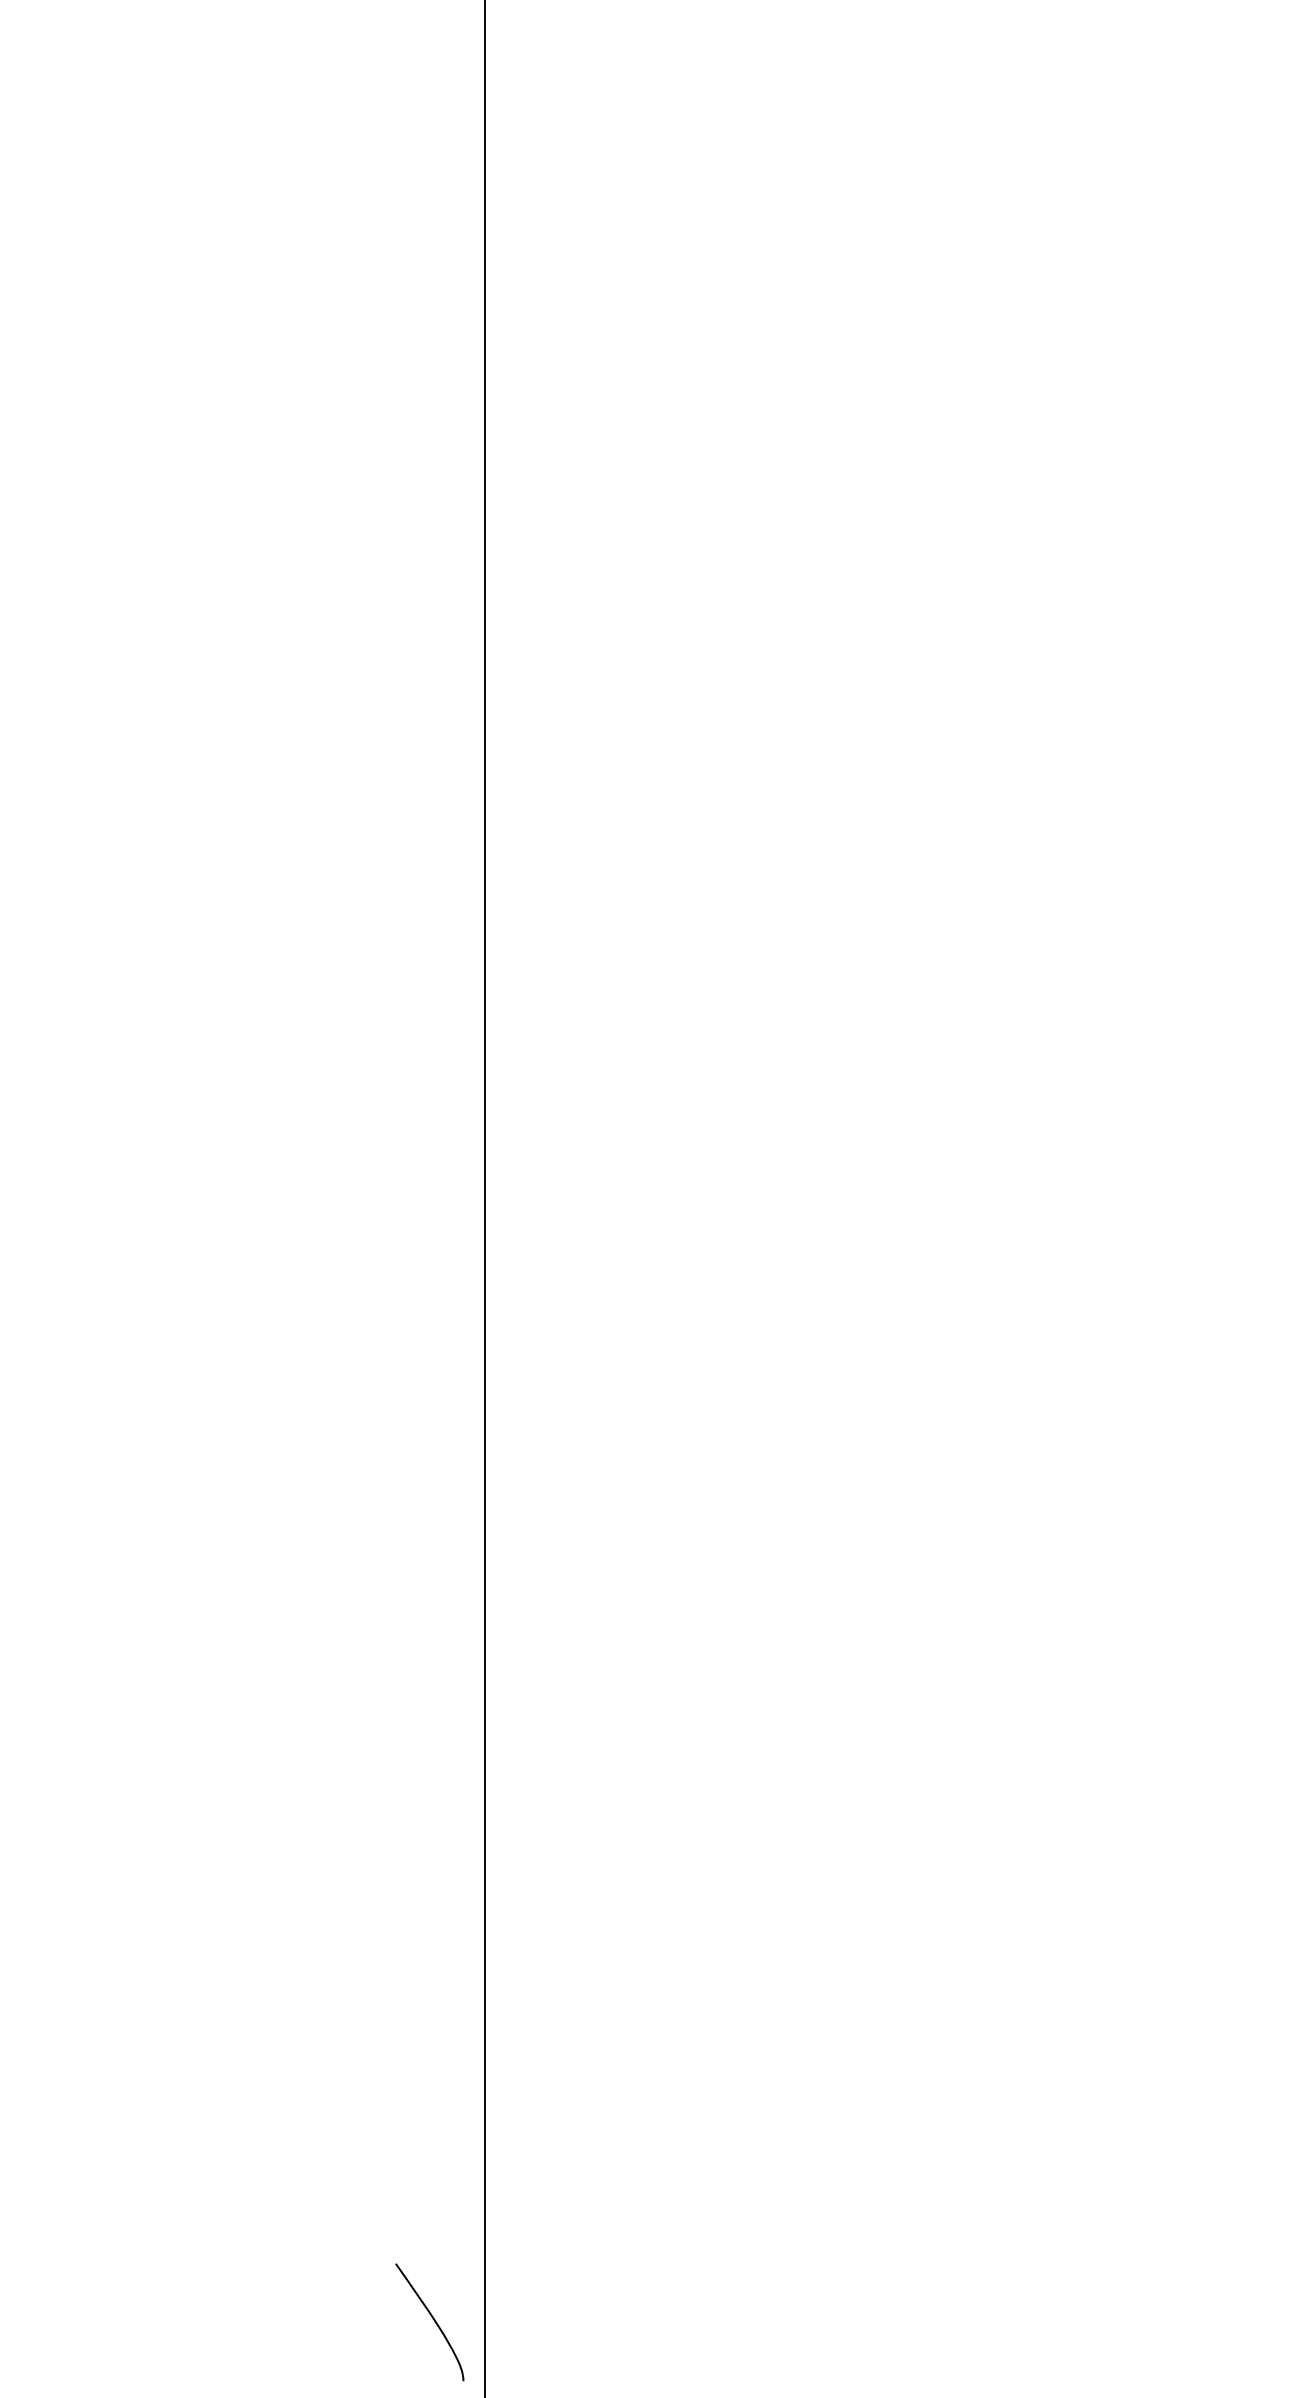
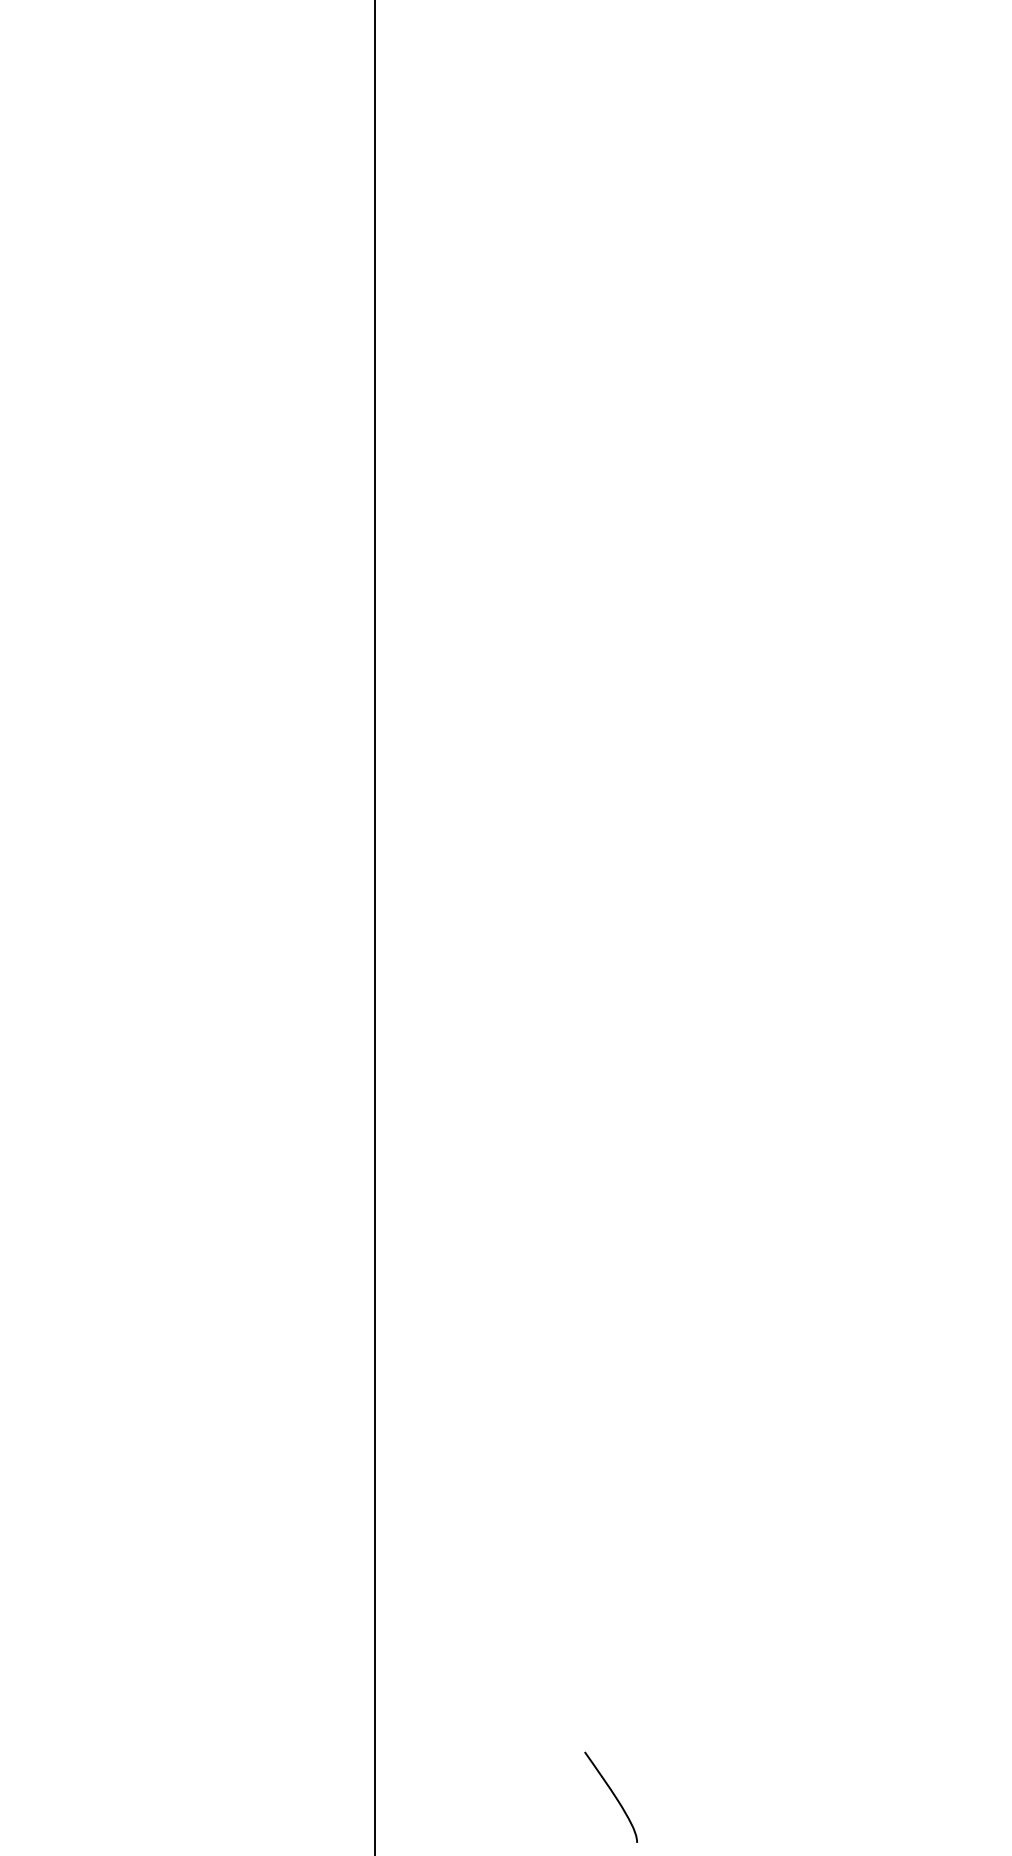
curve: (433, 2320) -> (613, 1795), moved

